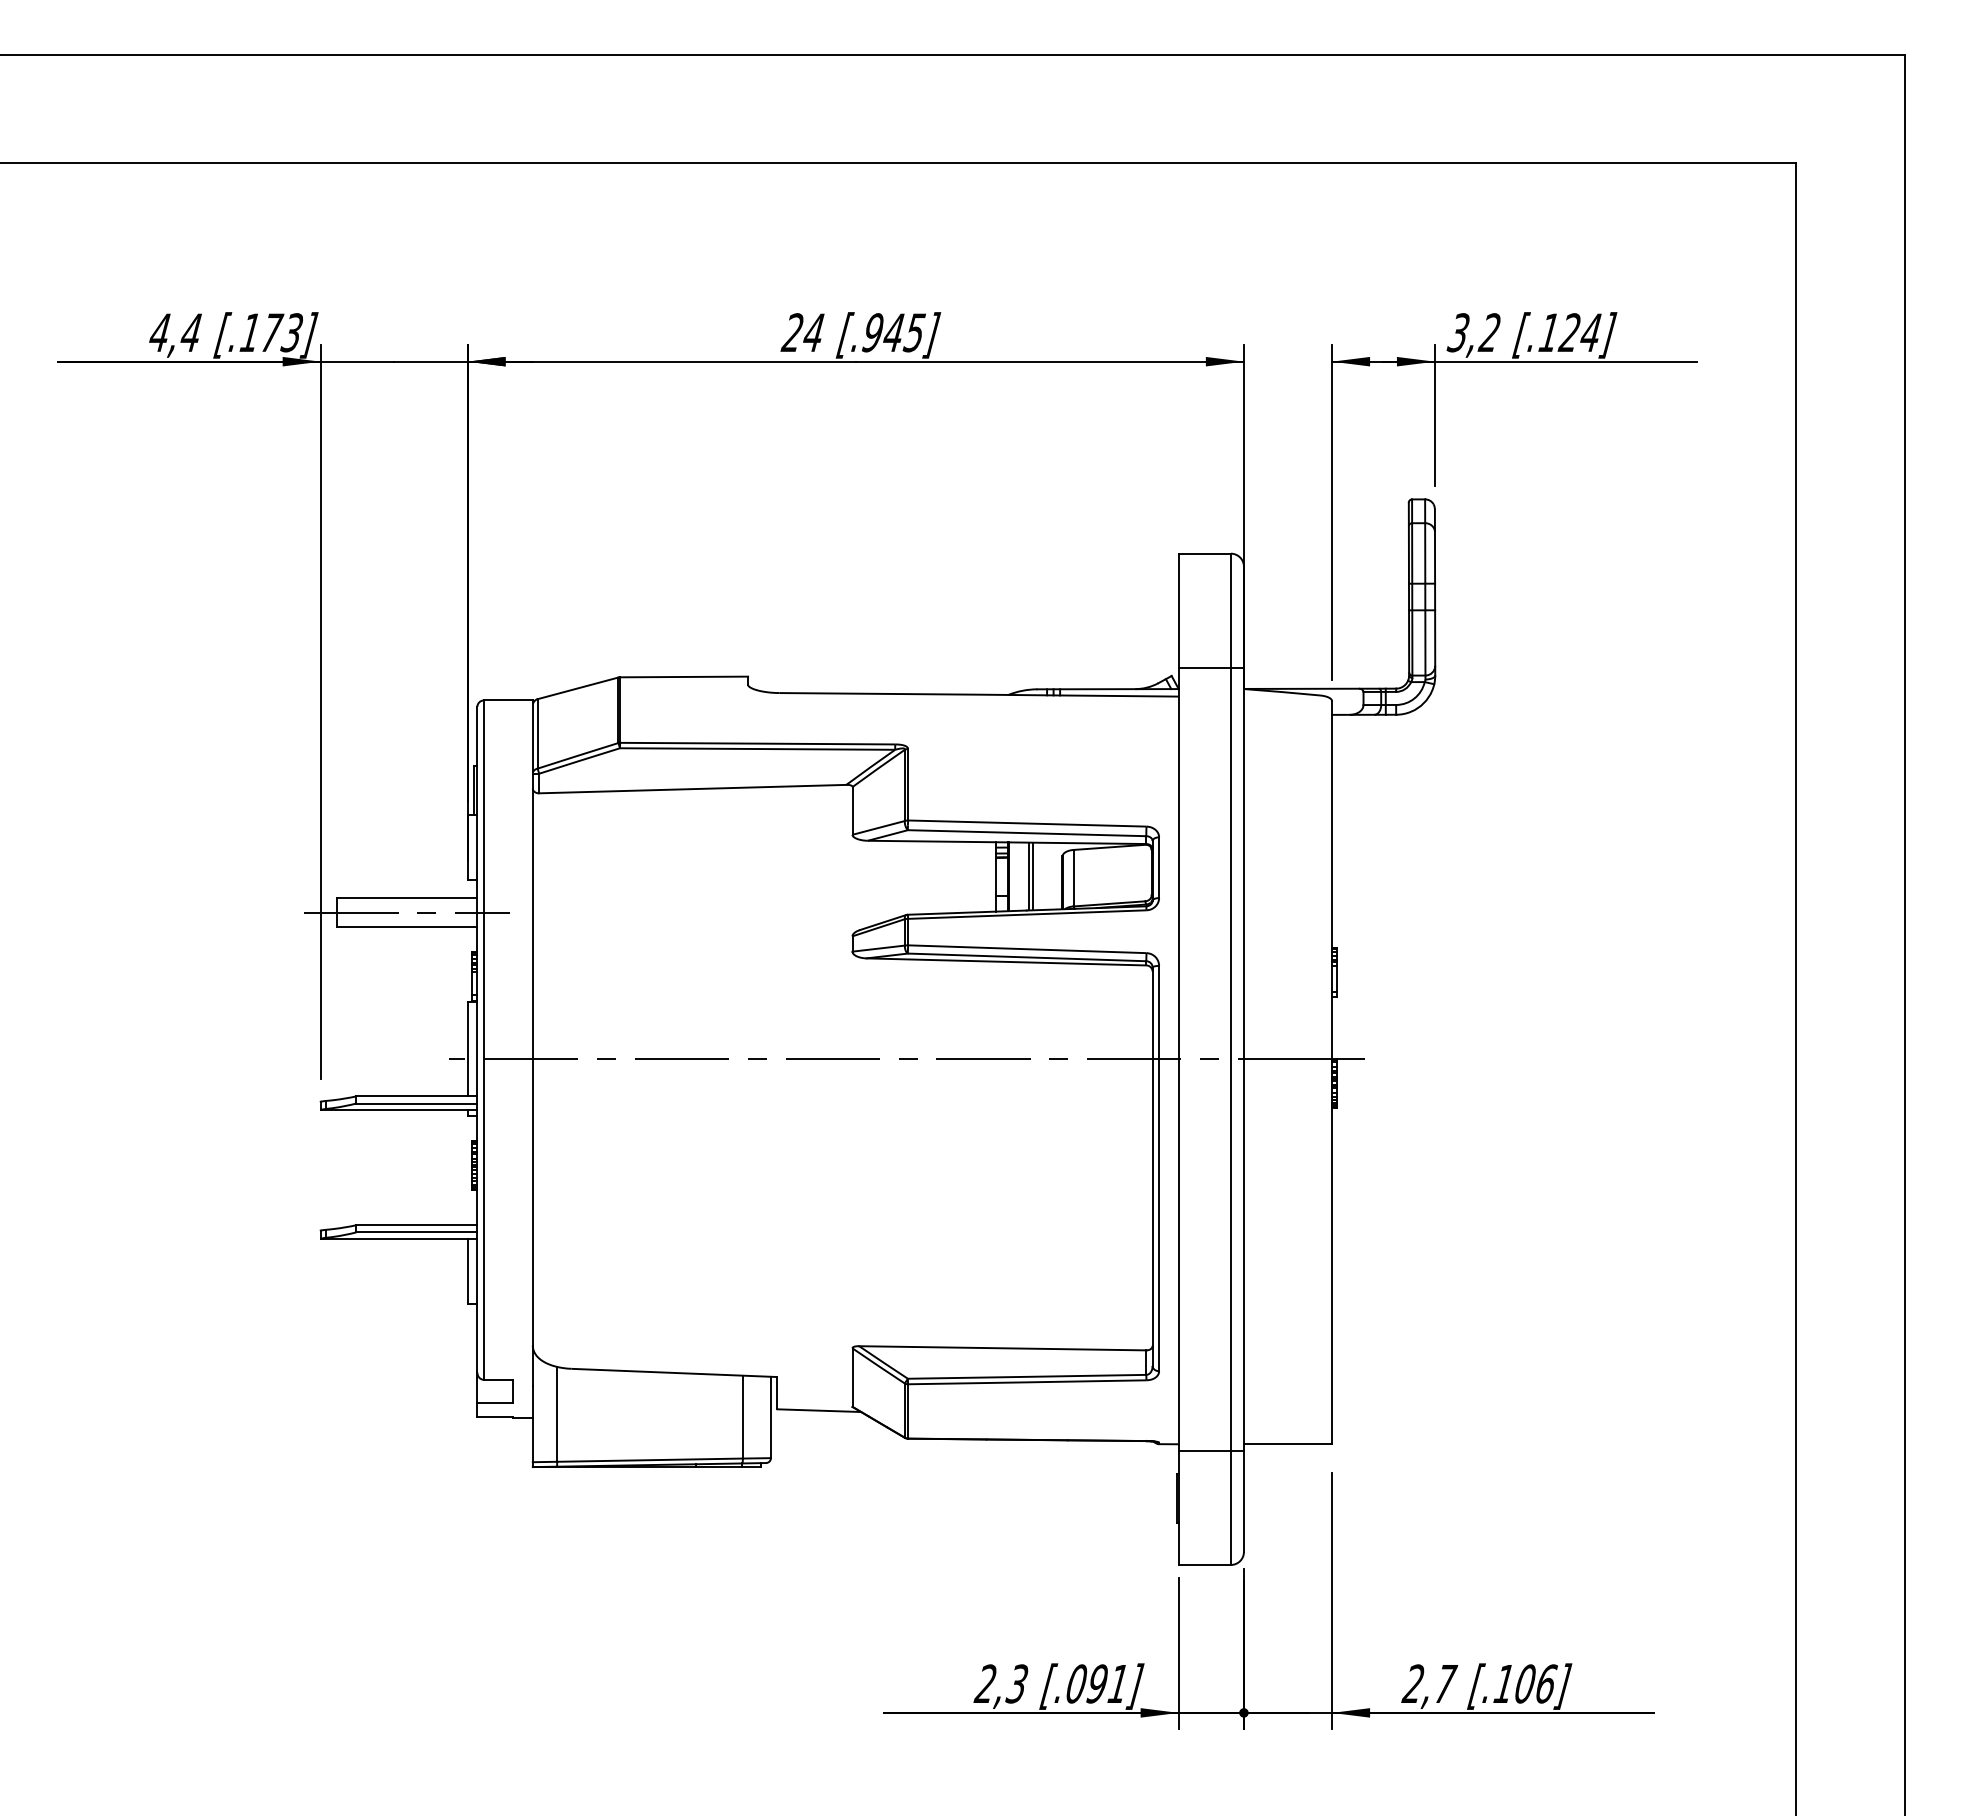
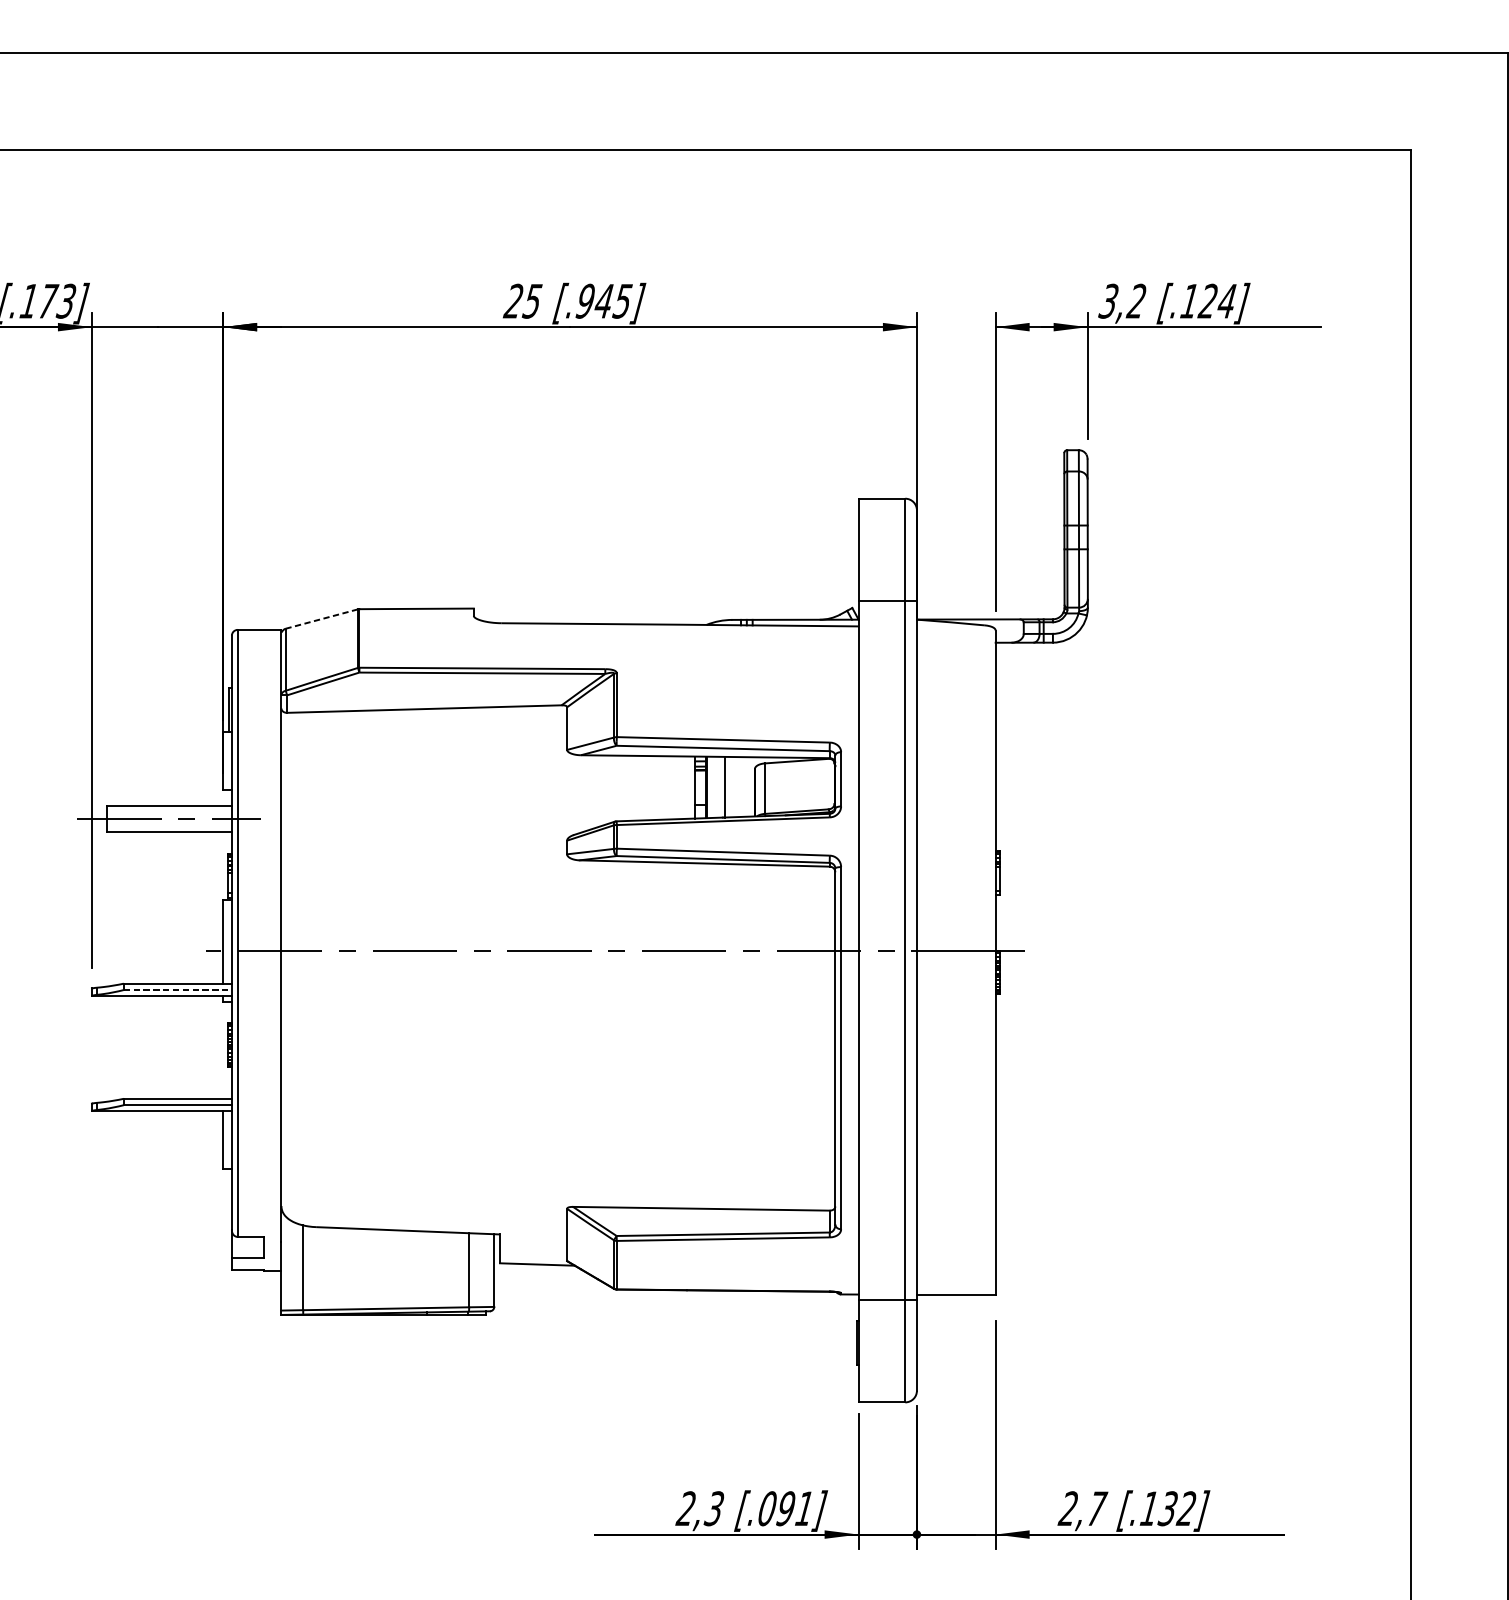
text: (813, 332) -> (532, 301), 24 -> 25
line: (578, 688) -> (322, 619), solid -> dashed
line: (1032, 876) -> (727, 787), removed
line: (417, 1103) -> (178, 990), solid -> dashed
text: (1535, 1683) -> (1177, 1508), [.106] -> [.132]

